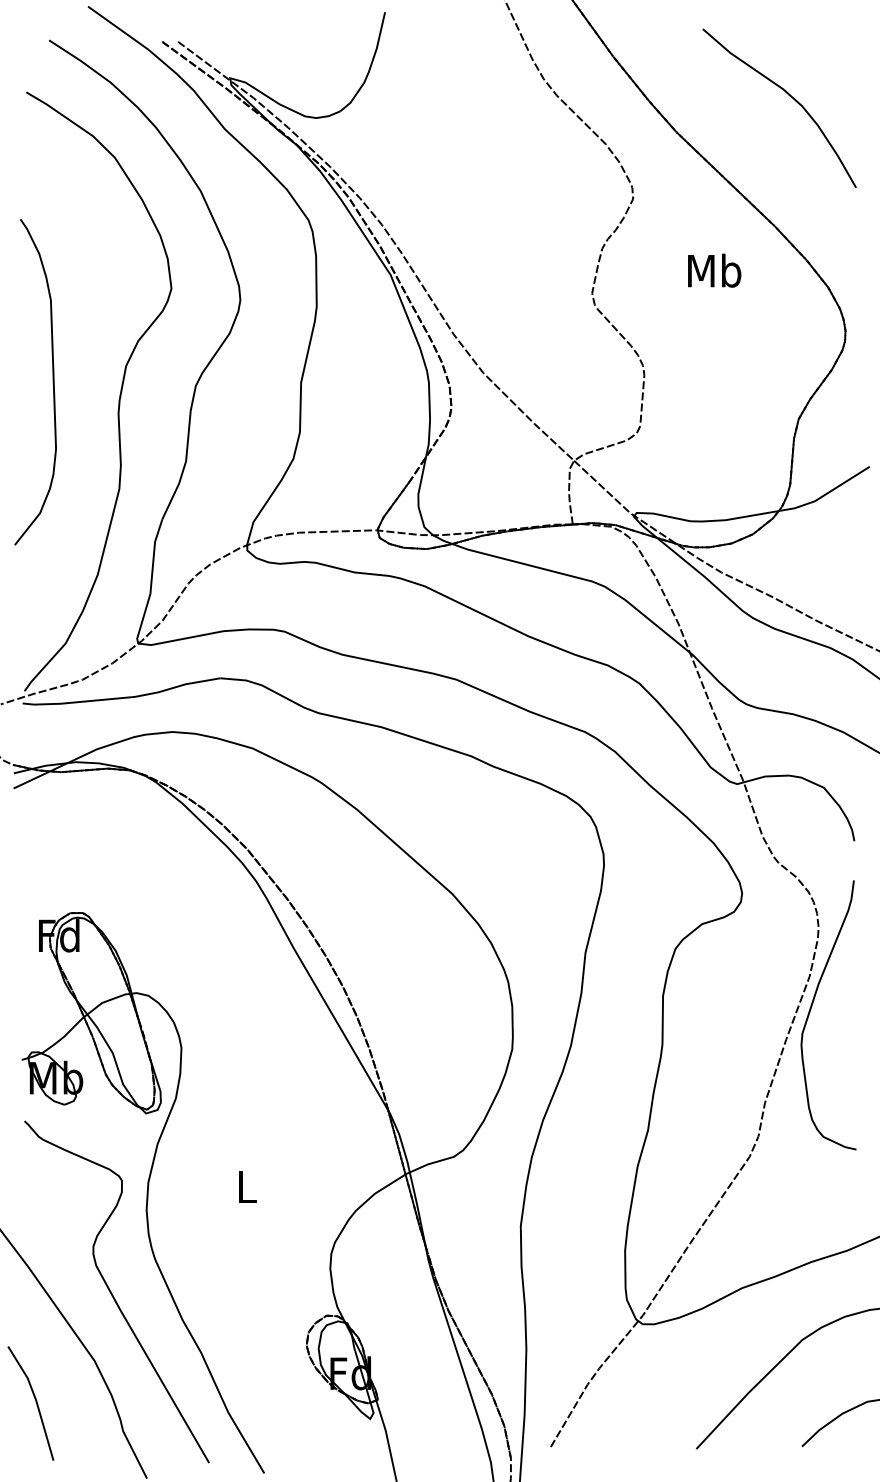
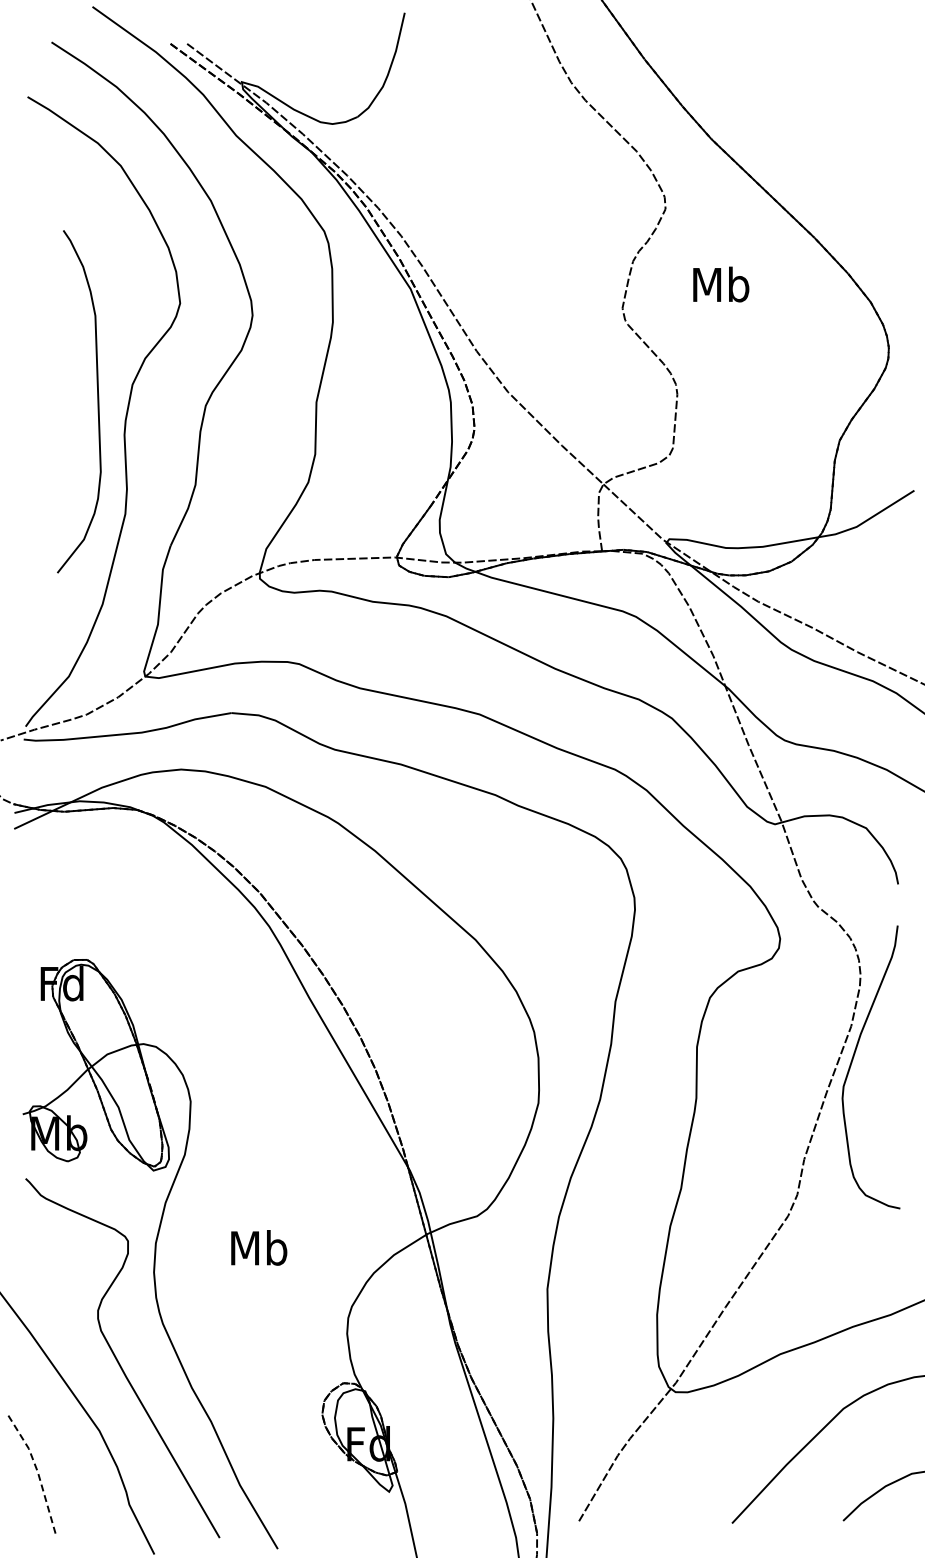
curve: (790, 96) -> (830, 101), removed
text: (714, 270) -> (721, 284), moved
curve: (52, 381) -> (97, 401), moved
text: (246, 1186) -> (259, 1247), L -> Mb
line: (35, 1400) -> (37, 1472), solid -> dashed

